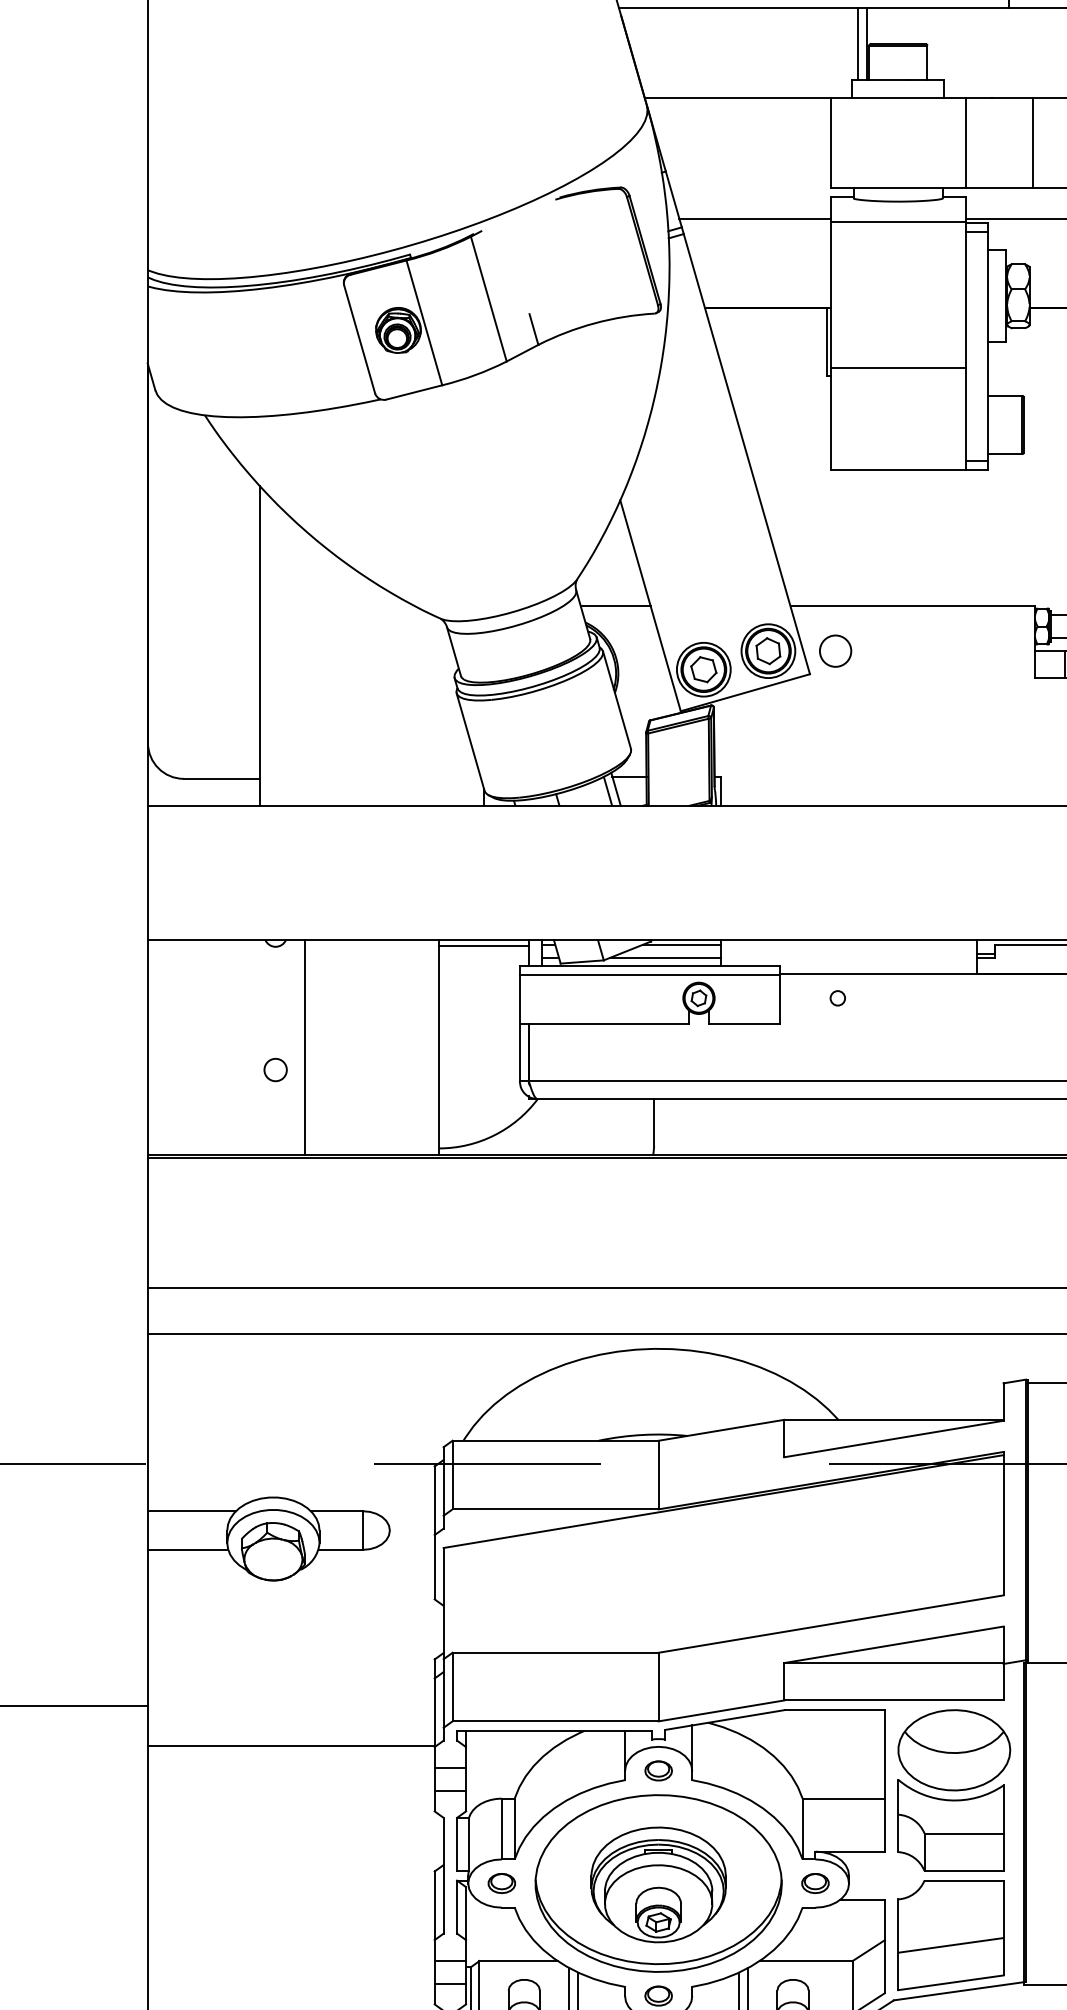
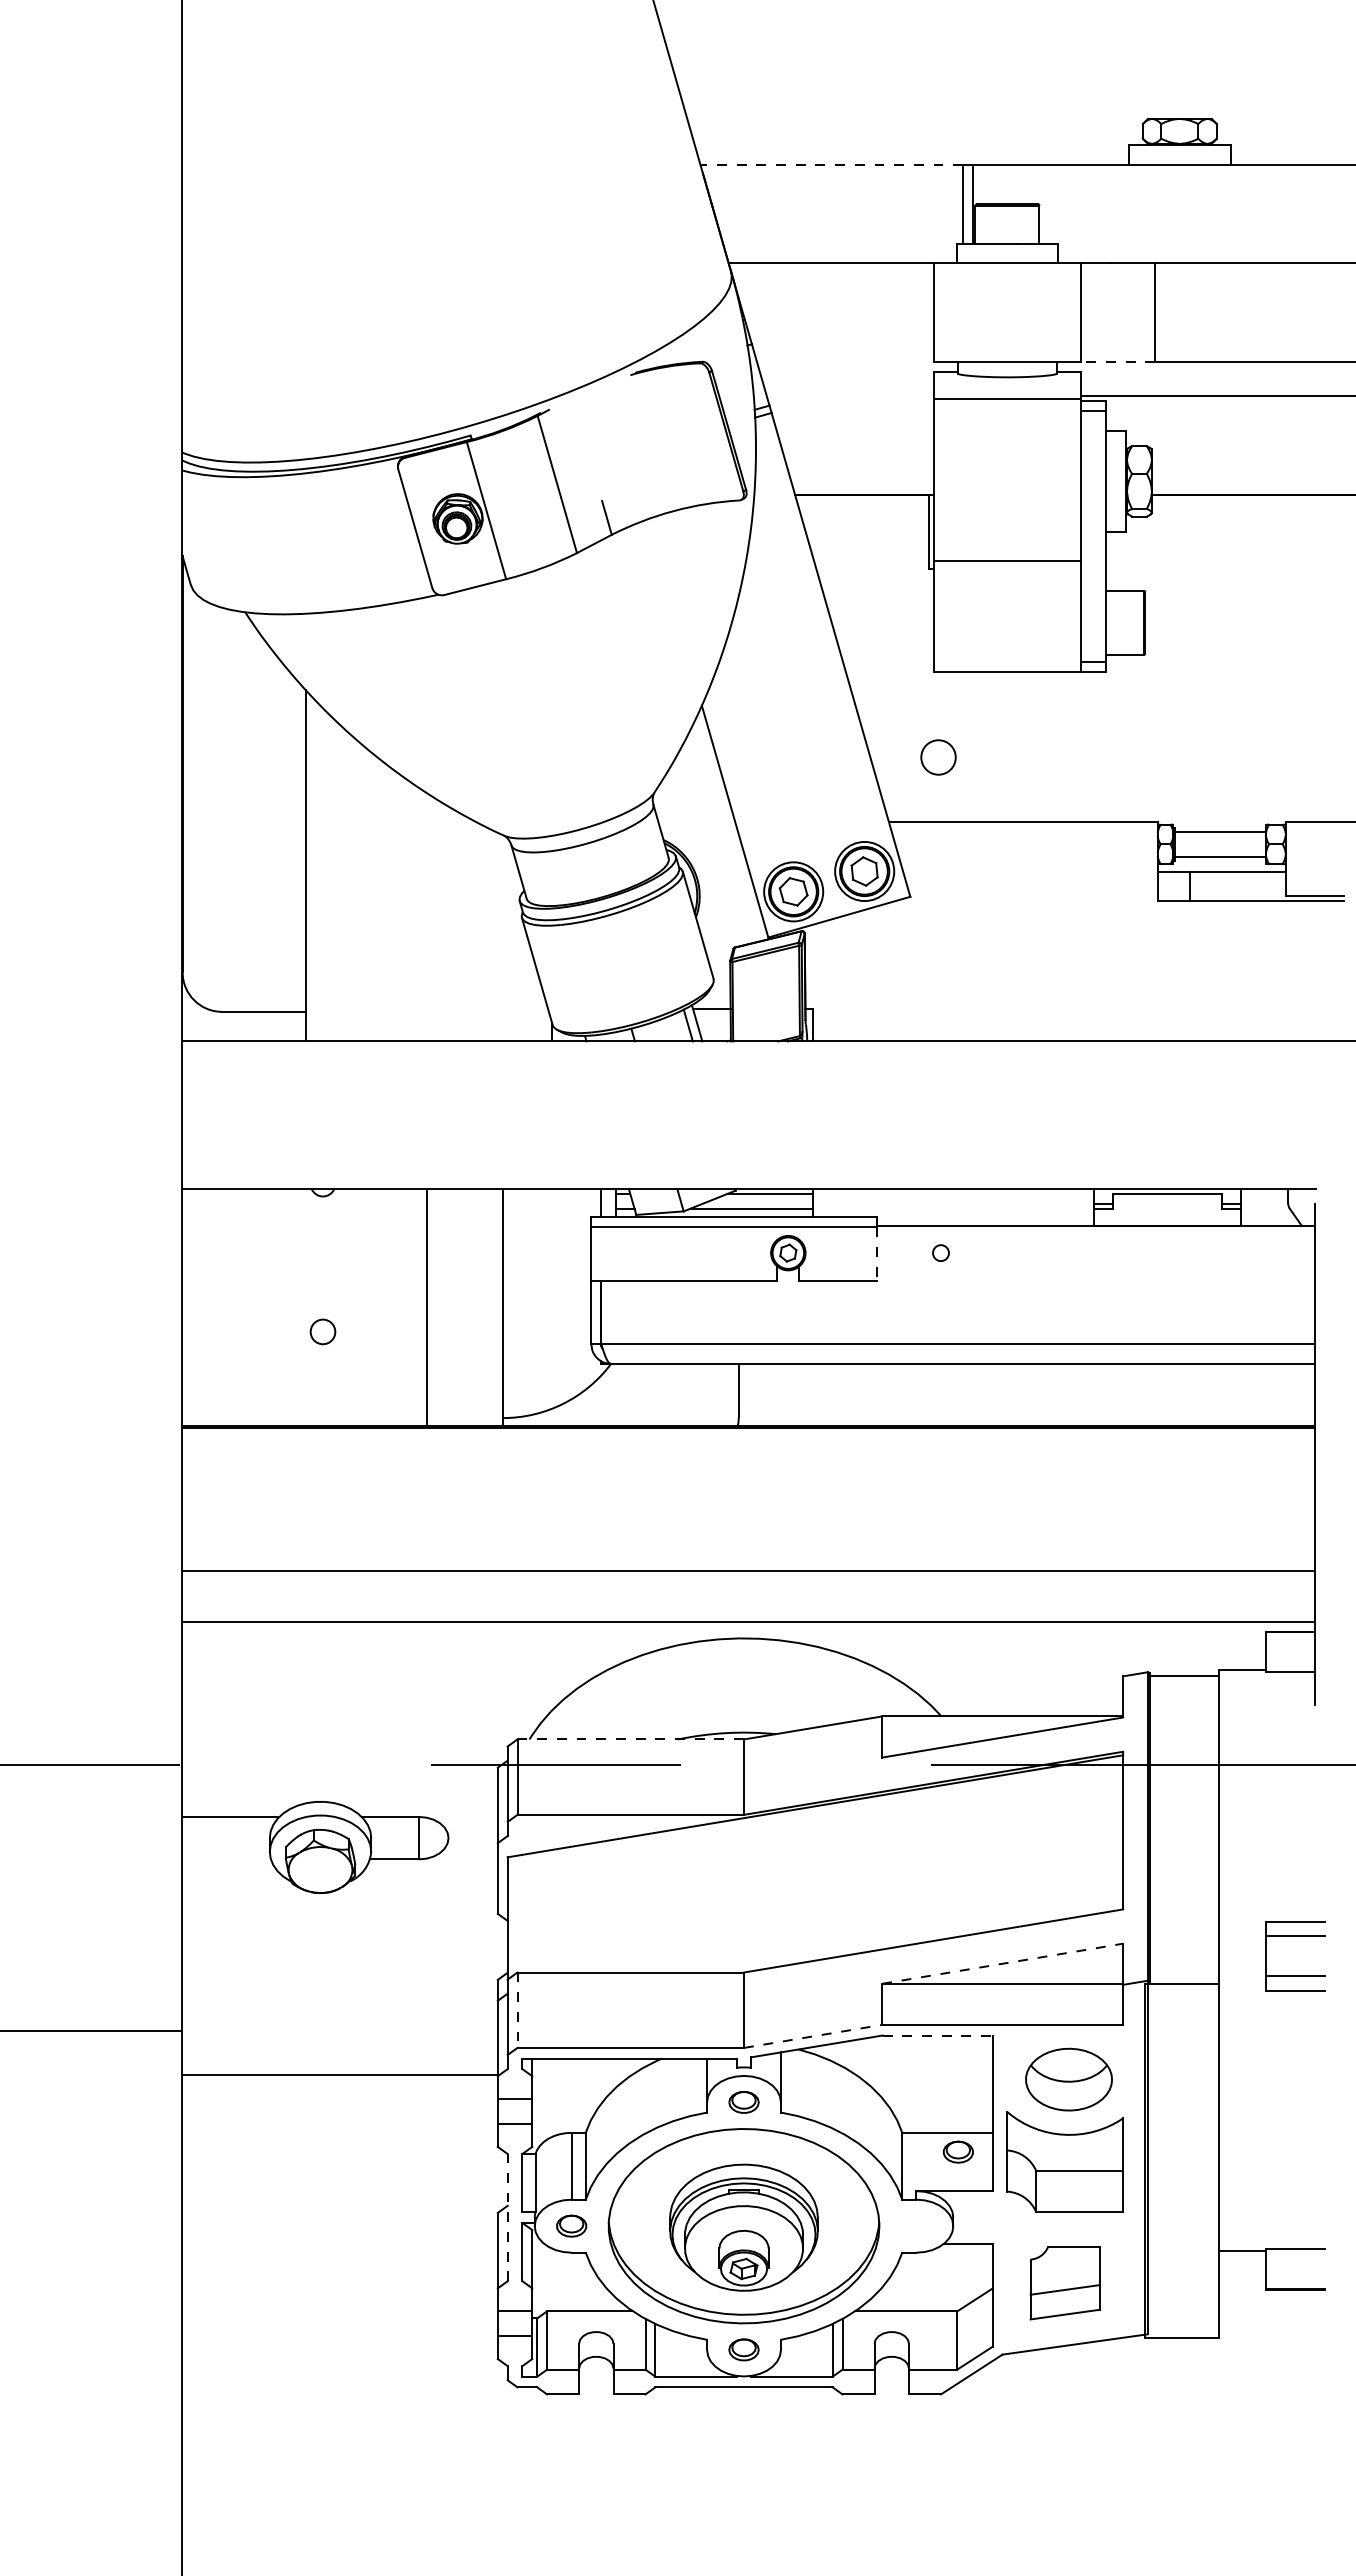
line: (738, 8) -> (831, 164), solid -> dashed
line: (999, 187) -> (1118, 361), solid -> dashed
line: (754, 219) -> (849, 396), removed
line: (615, 606) -> (696, 822), removed
circle: (835, 651) -> (938, 757), moved
line: (483, 945) -> (551, 1195), removed
line: (779, 999) -> (876, 1254), solid -> dashed
line: (305, 1047) -> (427, 1307), moved
line: (555, 1440) -> (630, 1739), solid -> dashed
line: (187, 1549) -> (226, 1859), removed
line: (894, 1644) -> (1003, 1963), solid -> dashed
line: (452, 1687) -> (517, 2010), solid -> dashed
line: (721, 1710) -> (813, 2036), solid -> dashed
line: (835, 1710) -> (938, 2035), solid -> dashed
part: (953, 1750) -> (1068, 2079), size x0.7
line: (443, 1875) -> (507, 2217), solid -> dashed
part: (815, 1882) -> (958, 2151), moved
part: (951, 1935) -> (1065, 2283), size x0.6

